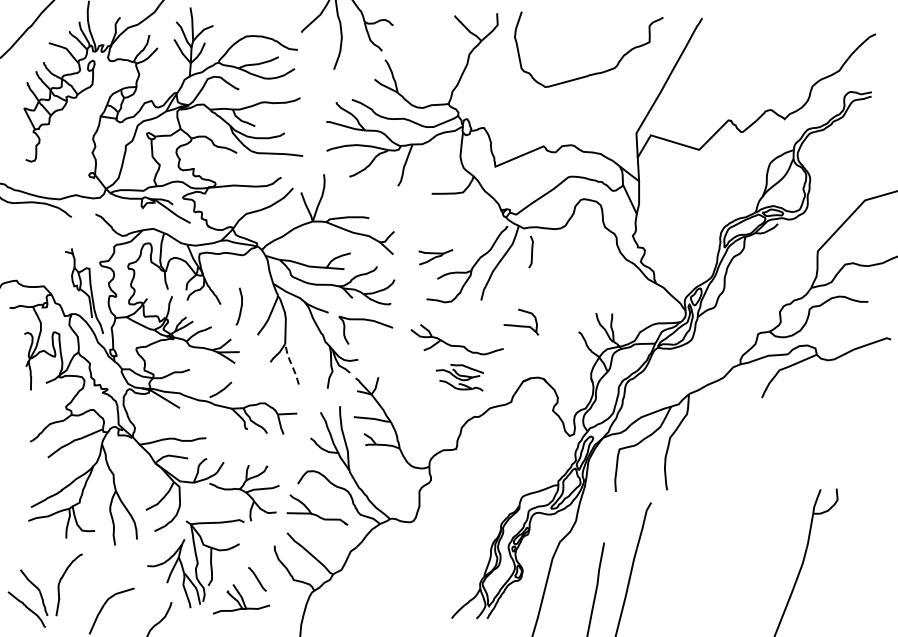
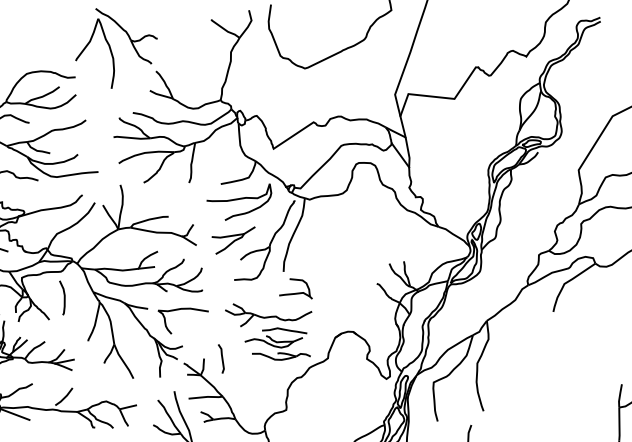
curve: (449, 214) -> (240, 199), added
curve: (531, 251) -> (221, 358), moved
part: (435, 257) -> (235, 240), size x1.43
curve: (240, 306) -> (63, 297), moved
part: (521, 321) -> (294, 289), moved
line: (291, 364) -> (123, 361), dashed -> solid
part: (459, 377) -> (277, 344), size x1.43

